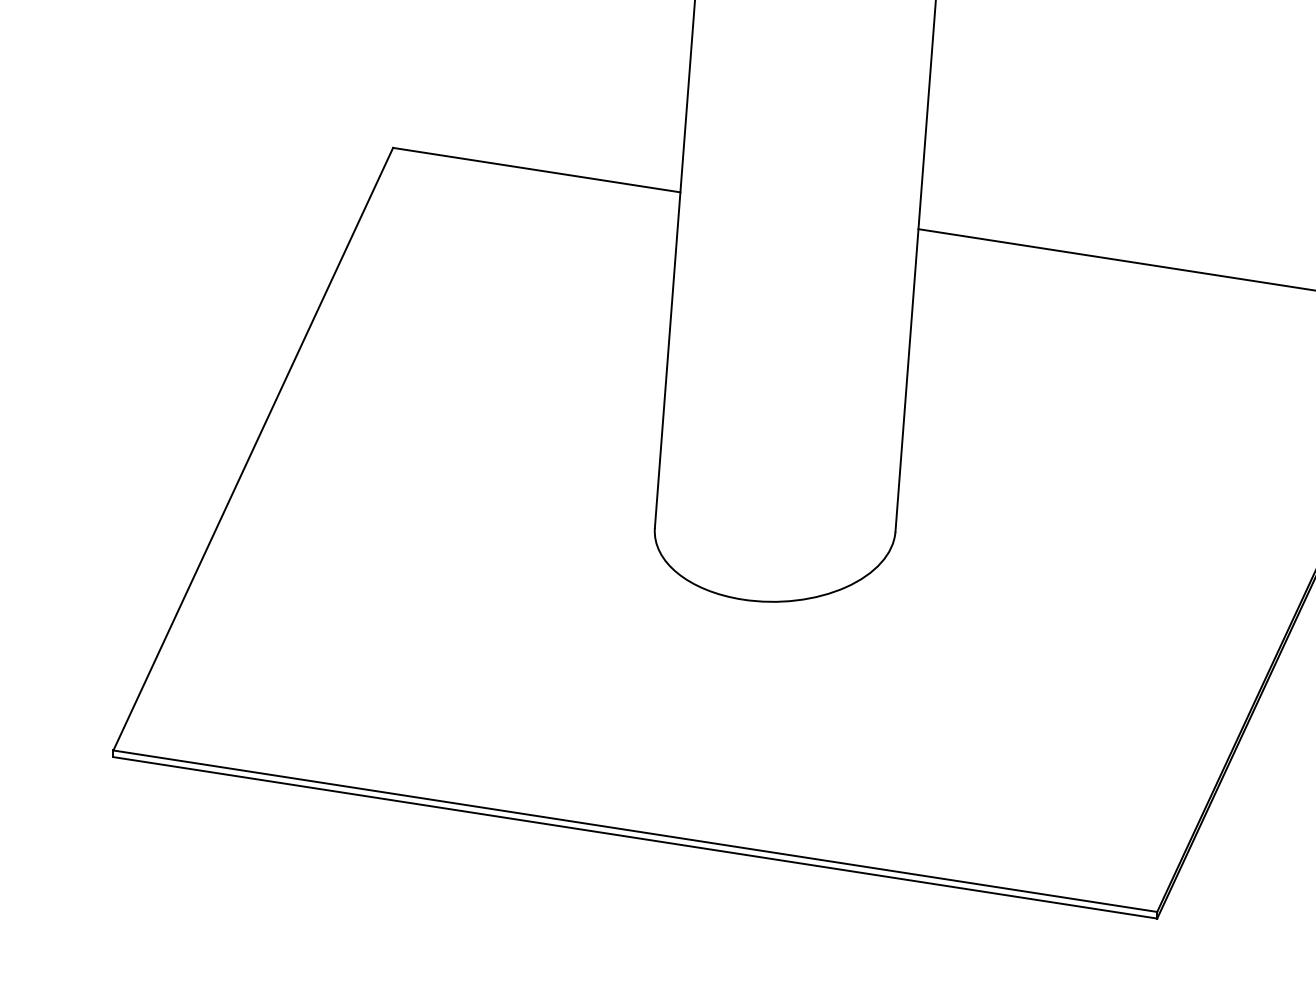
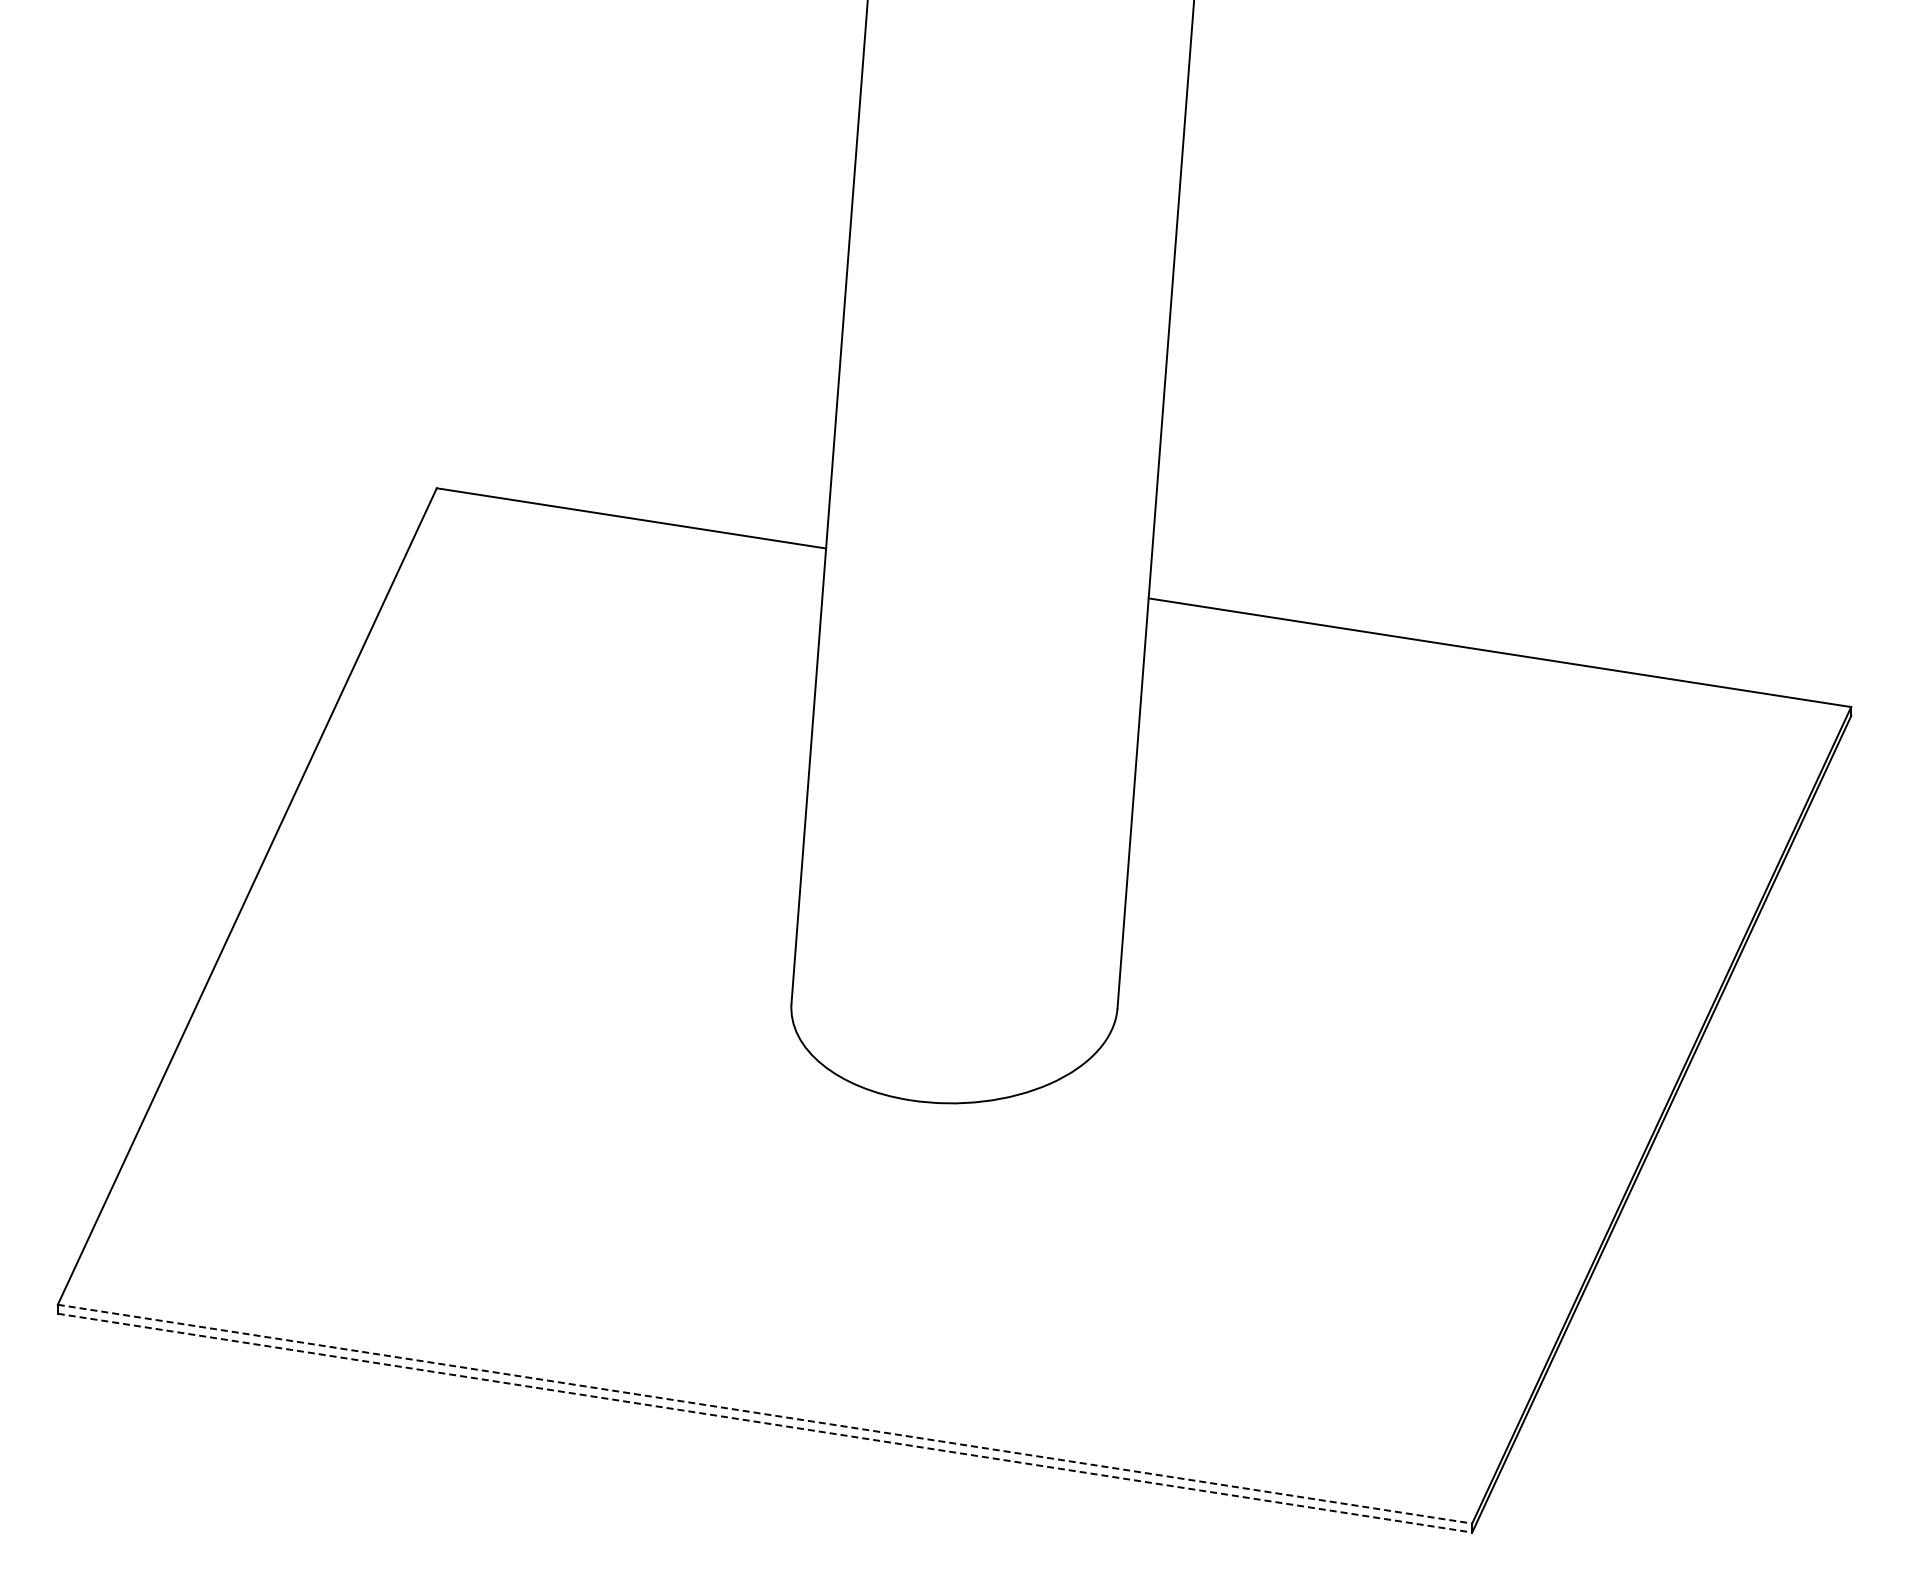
line: (635, 831) -> (765, 1414), solid -> dashed
line: (635, 838) -> (765, 1423), solid -> dashed

